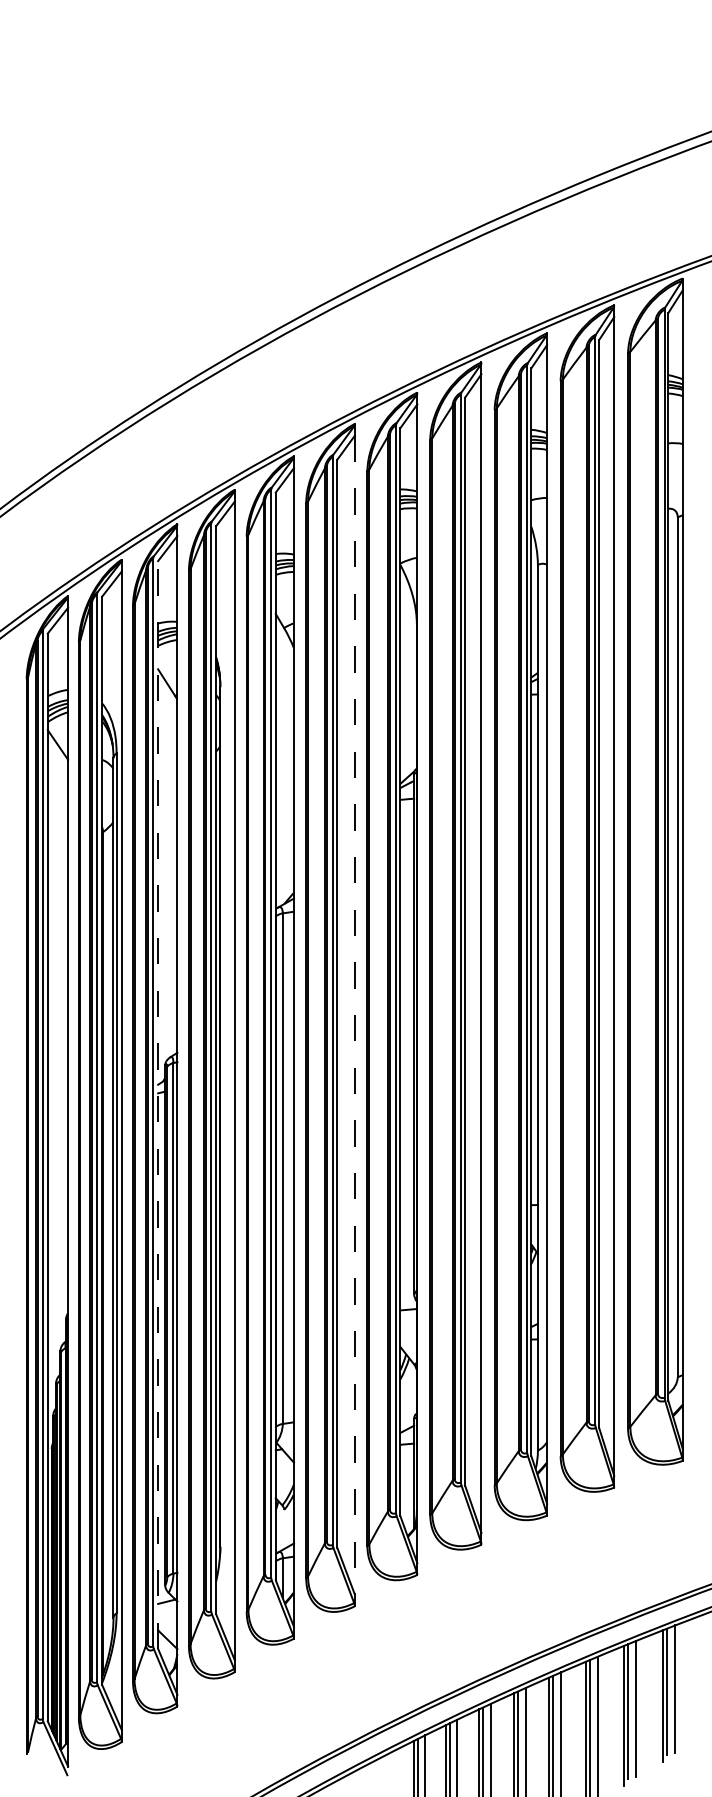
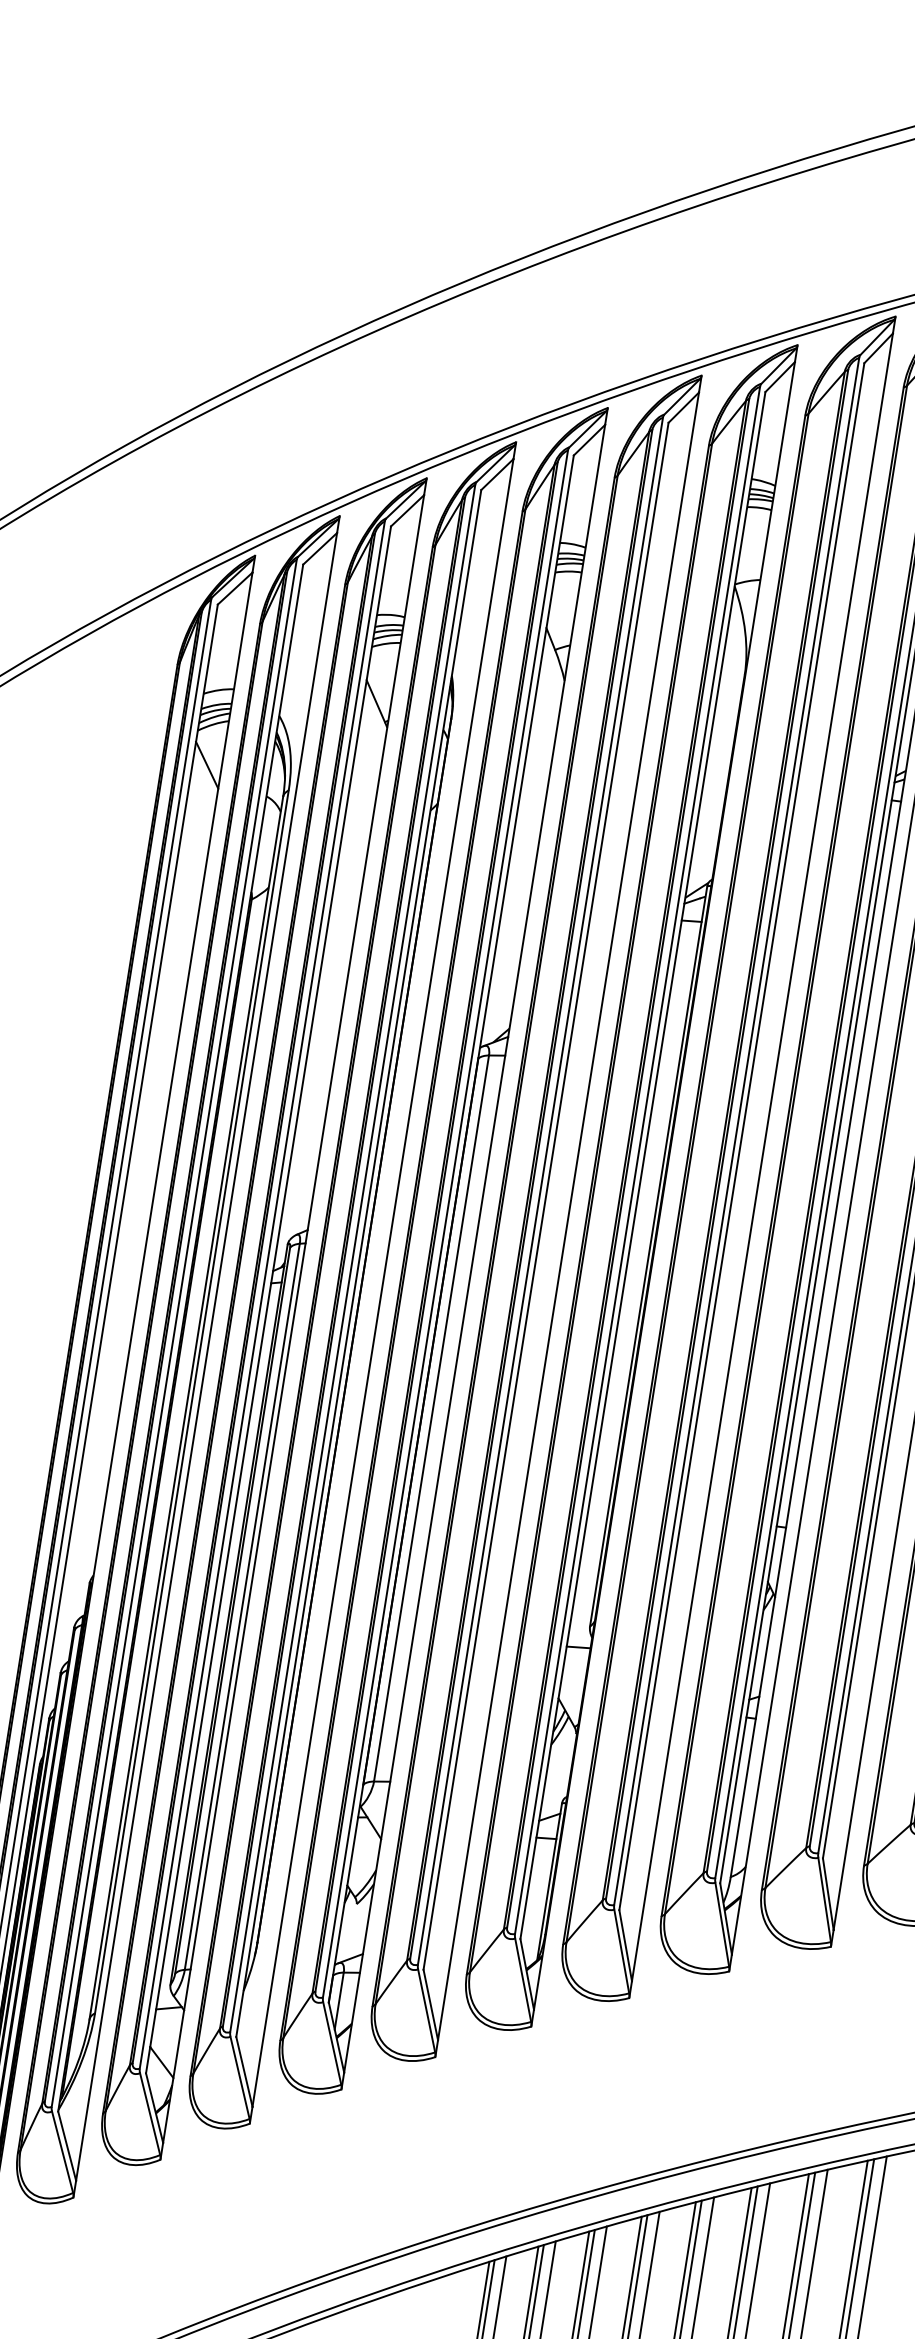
line: (354, 1015) -> (567, 1216), dashed -> solid
line: (158, 1105) -> (268, 1300), dashed -> solid

